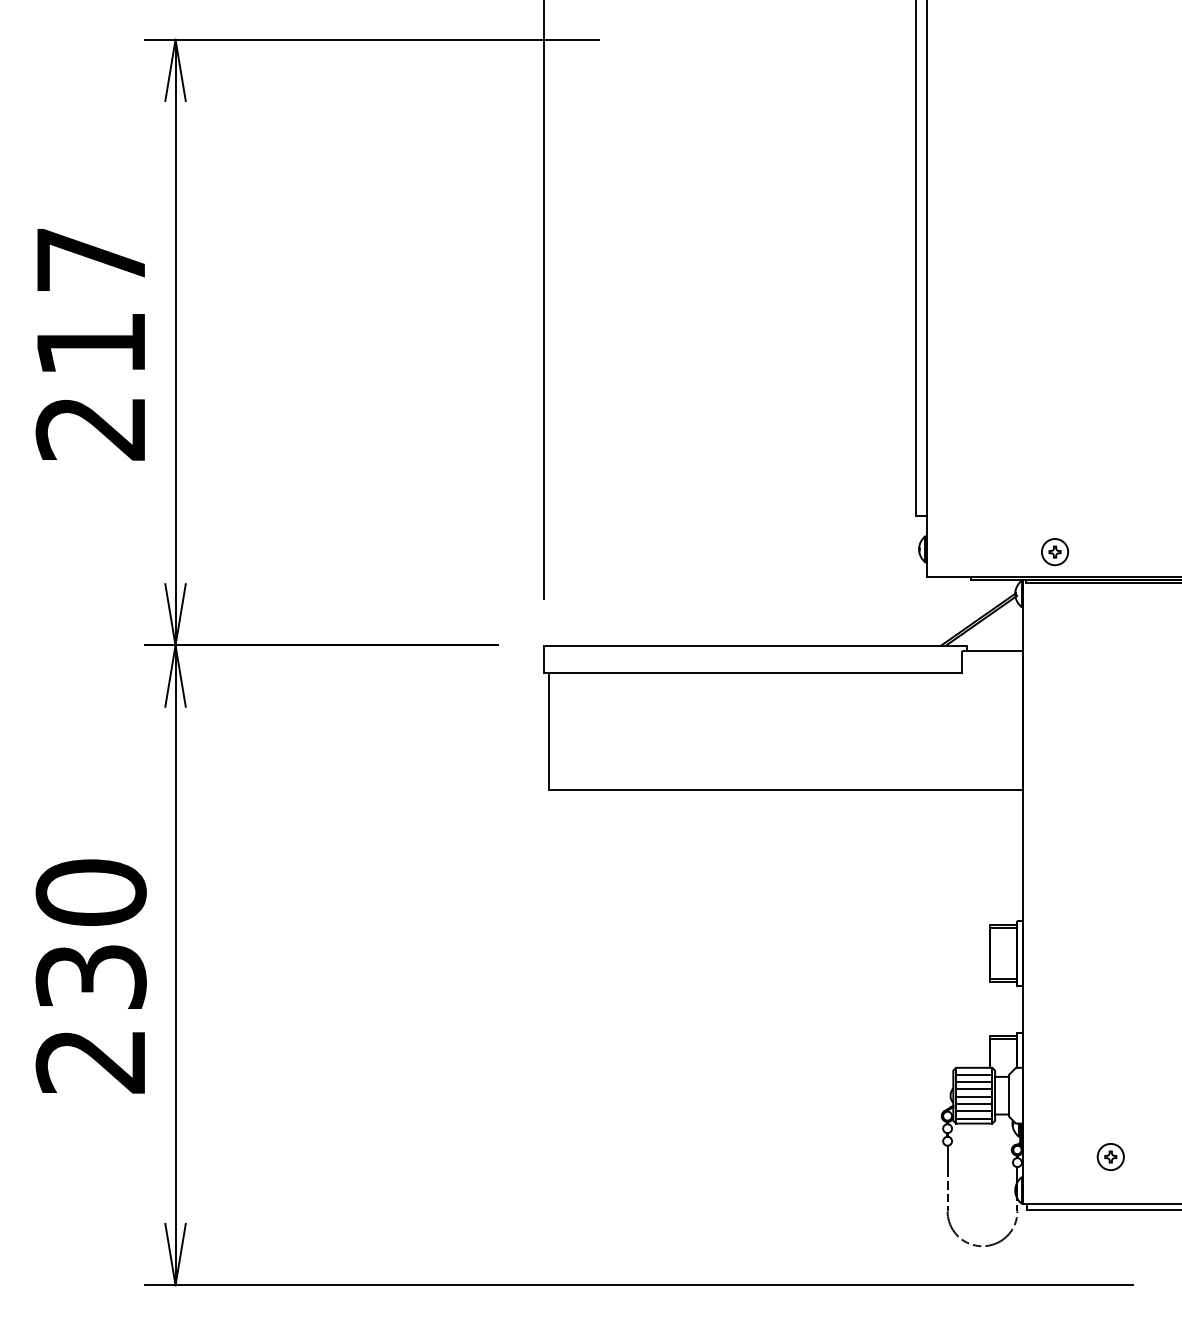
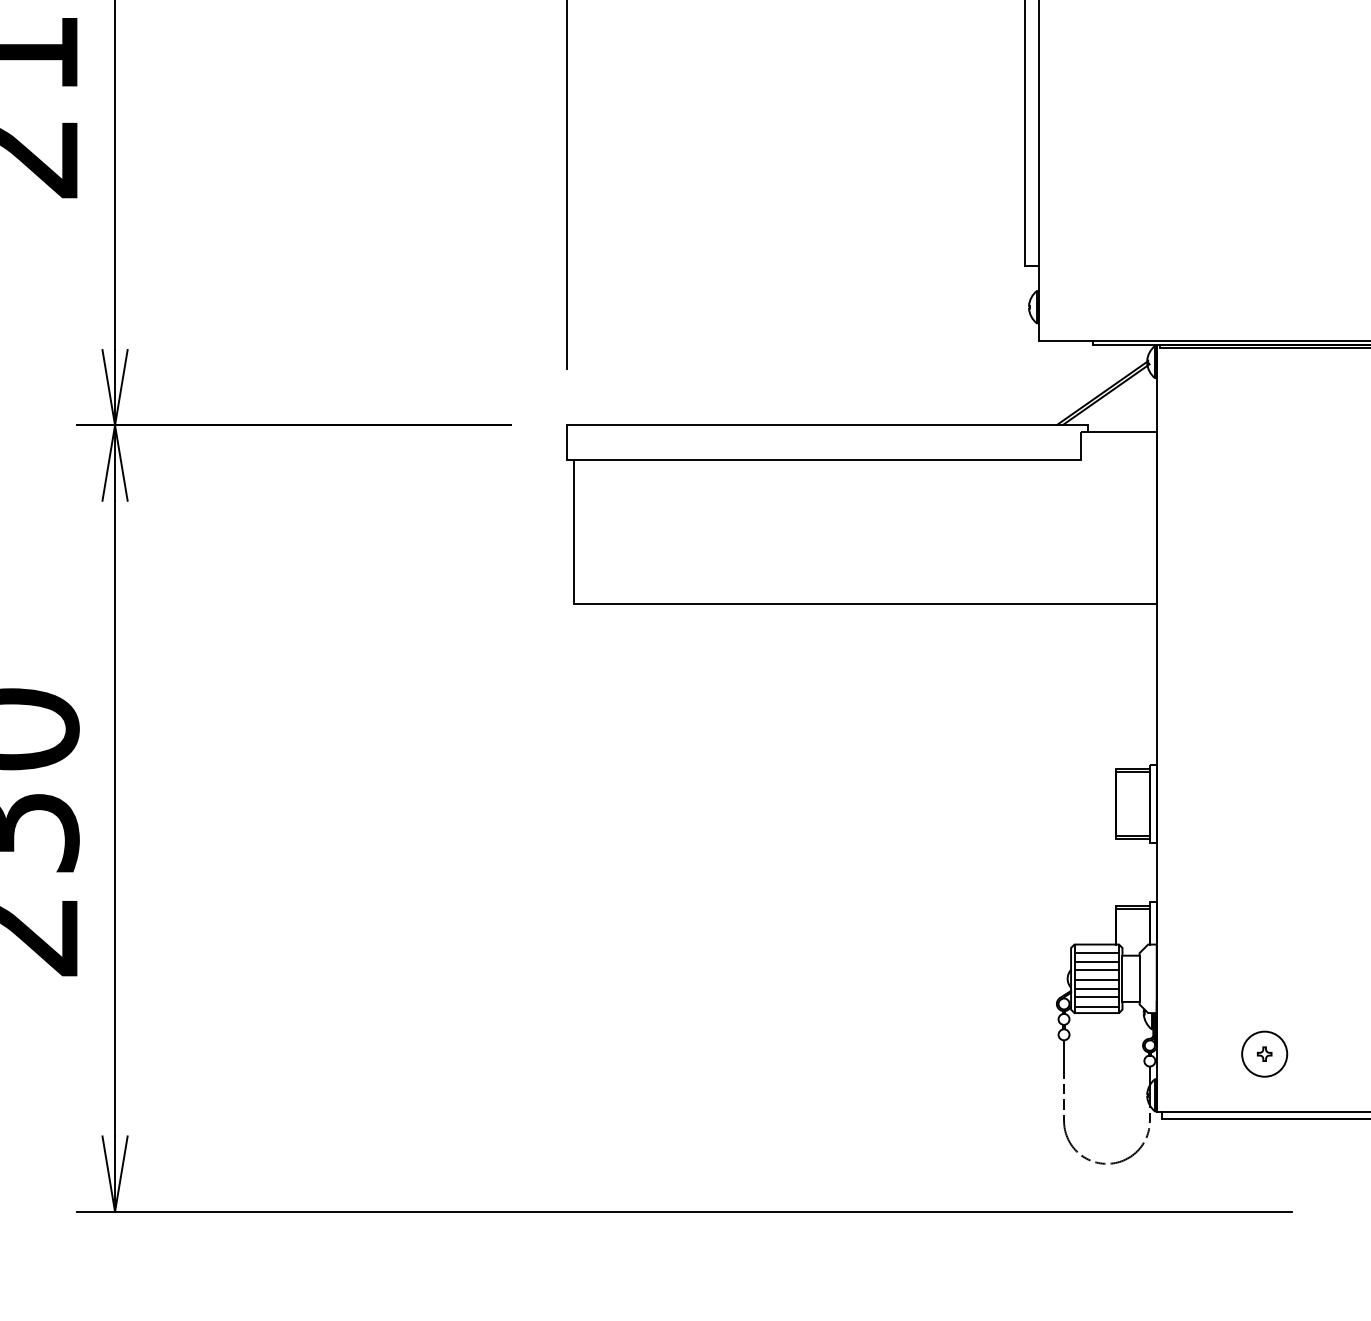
part: (1054, 552) -> (1195, 311), removed
circle: (1110, 1156) -> (1264, 1053), size x1.4

